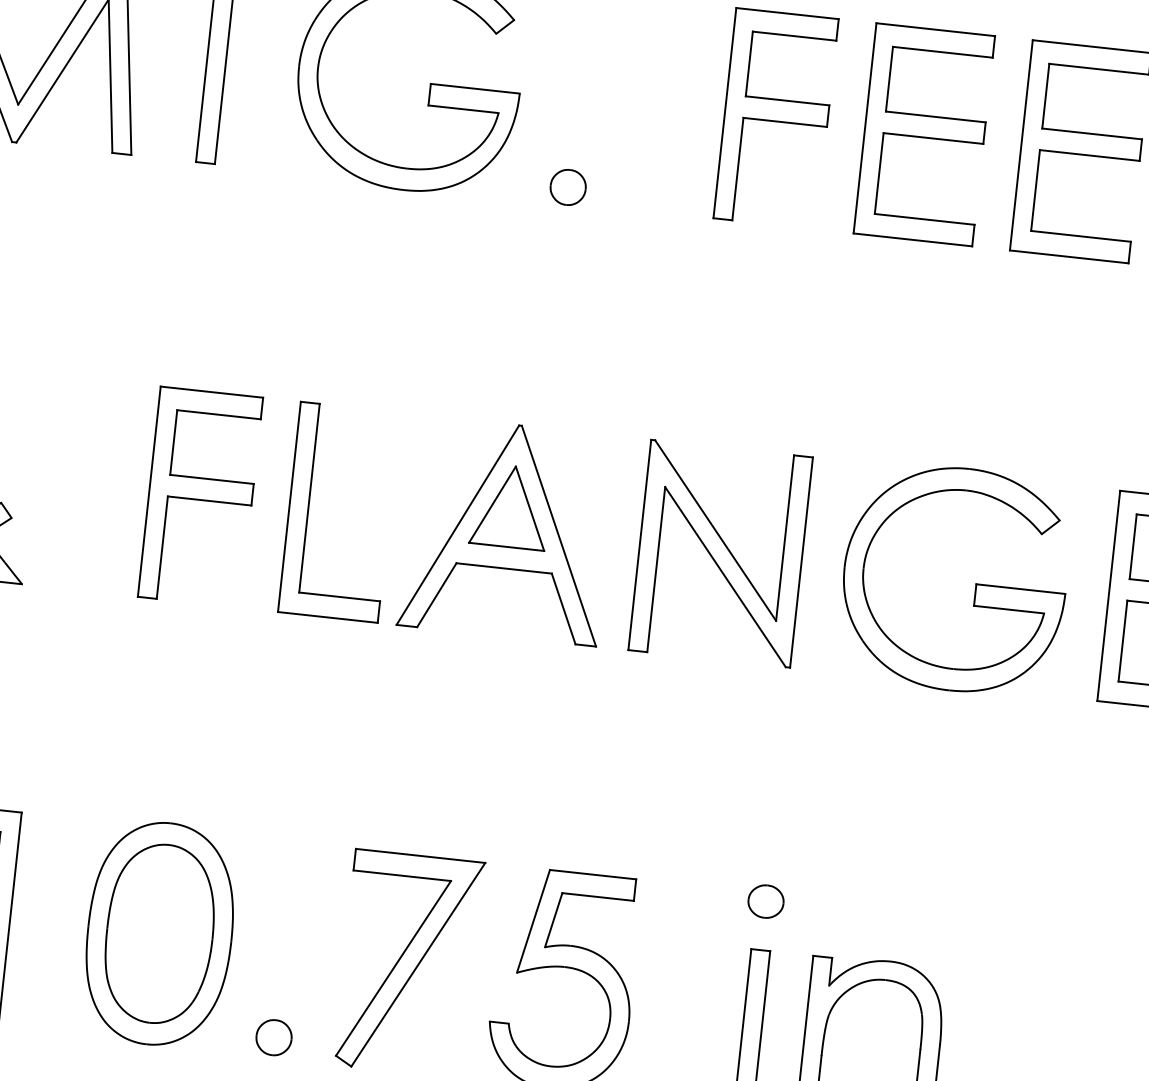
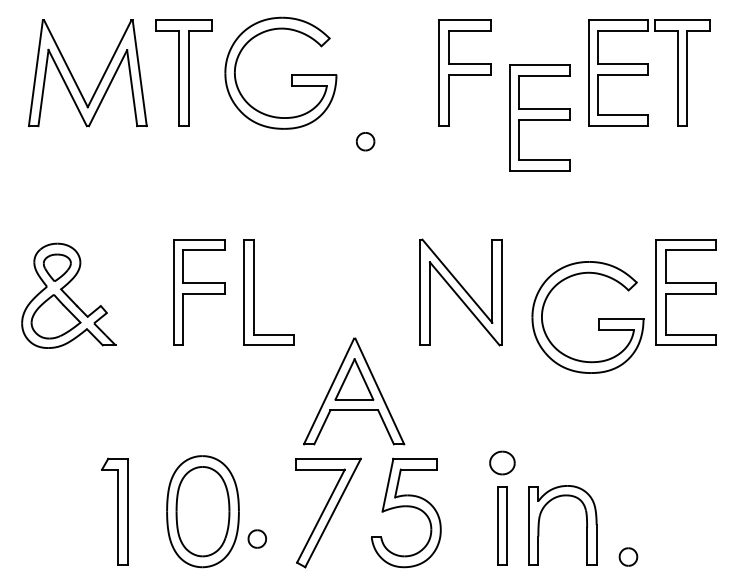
part: (924, 133) -> (539, 117), moved
part: (568, 187) -> (365, 141), moved
part: (506, 530) -> (353, 391), moved
part: (975, 583) -> (598, 318), moved
part: (766, 900) -> (502, 462), size x1.4
part: (272, 1036) -> (256, 538), moved

